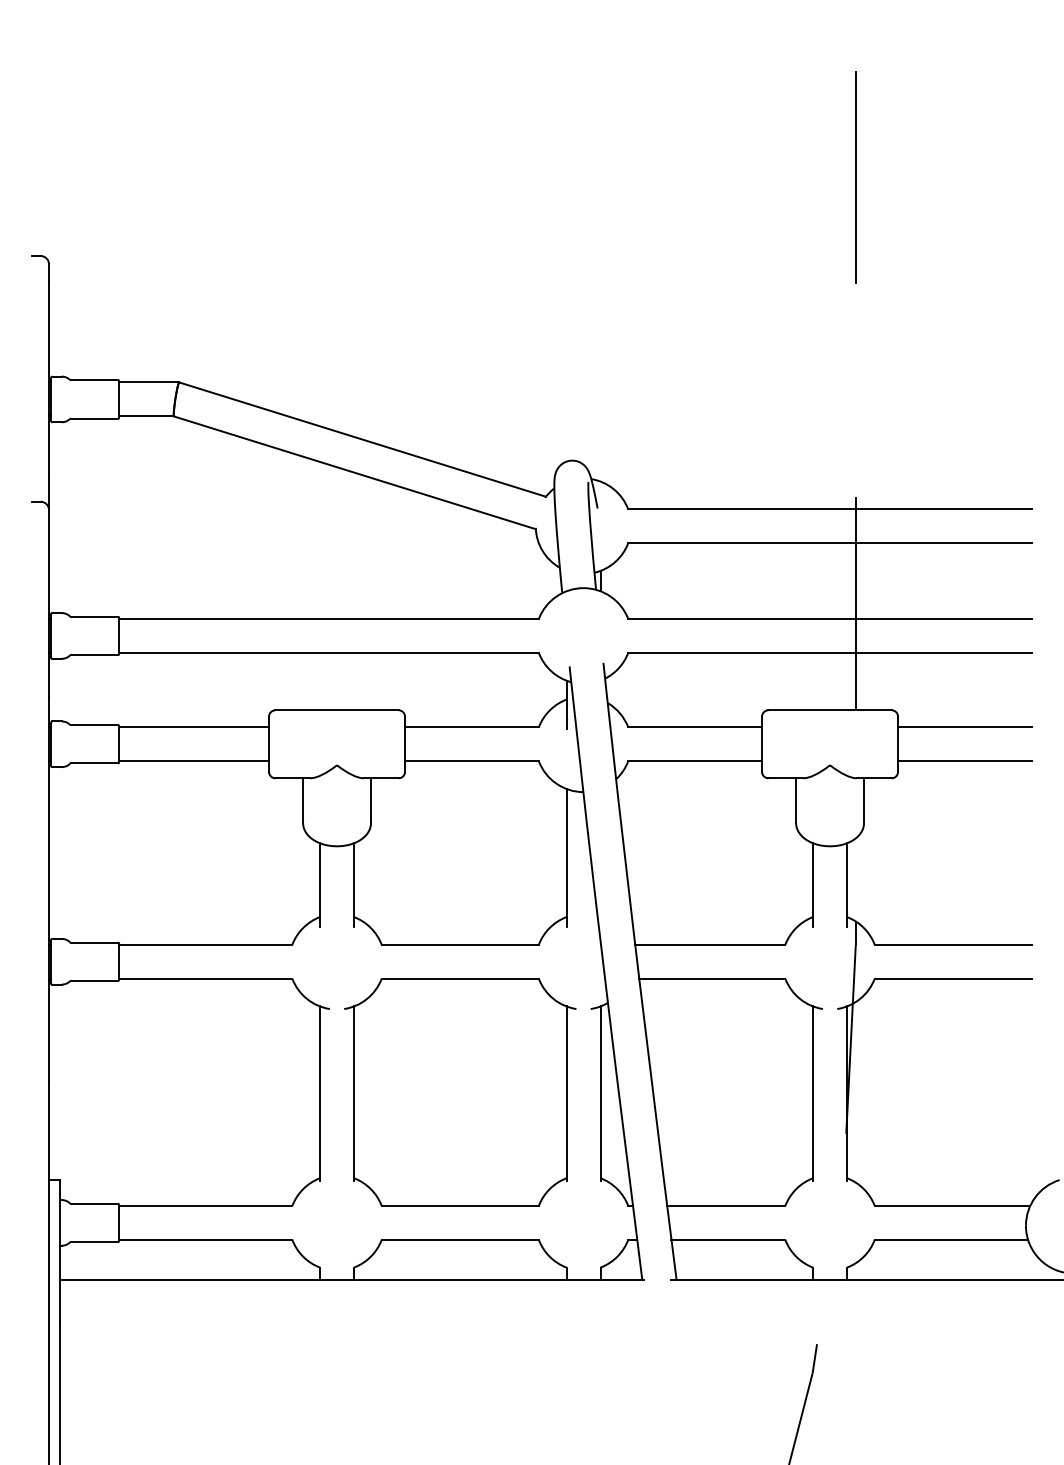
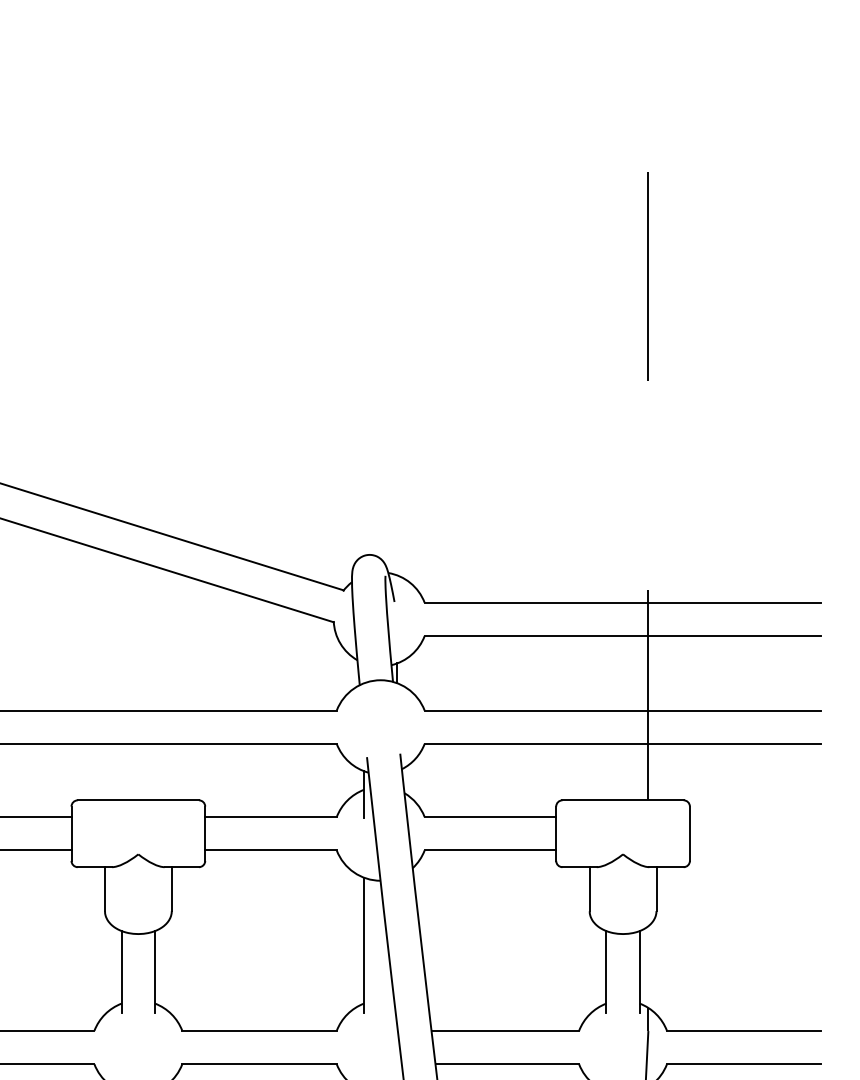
line: (964, 727) -> (755, 817), removed
line: (964, 761) -> (755, 850), removed

